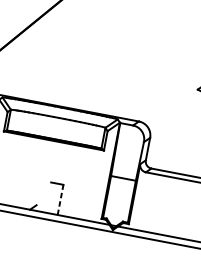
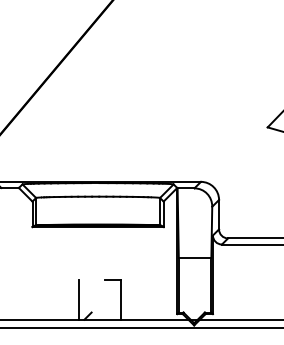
line: (28, 193) -> (78, 299), added
line: (60, 200) -> (120, 300), dashed -> solid

